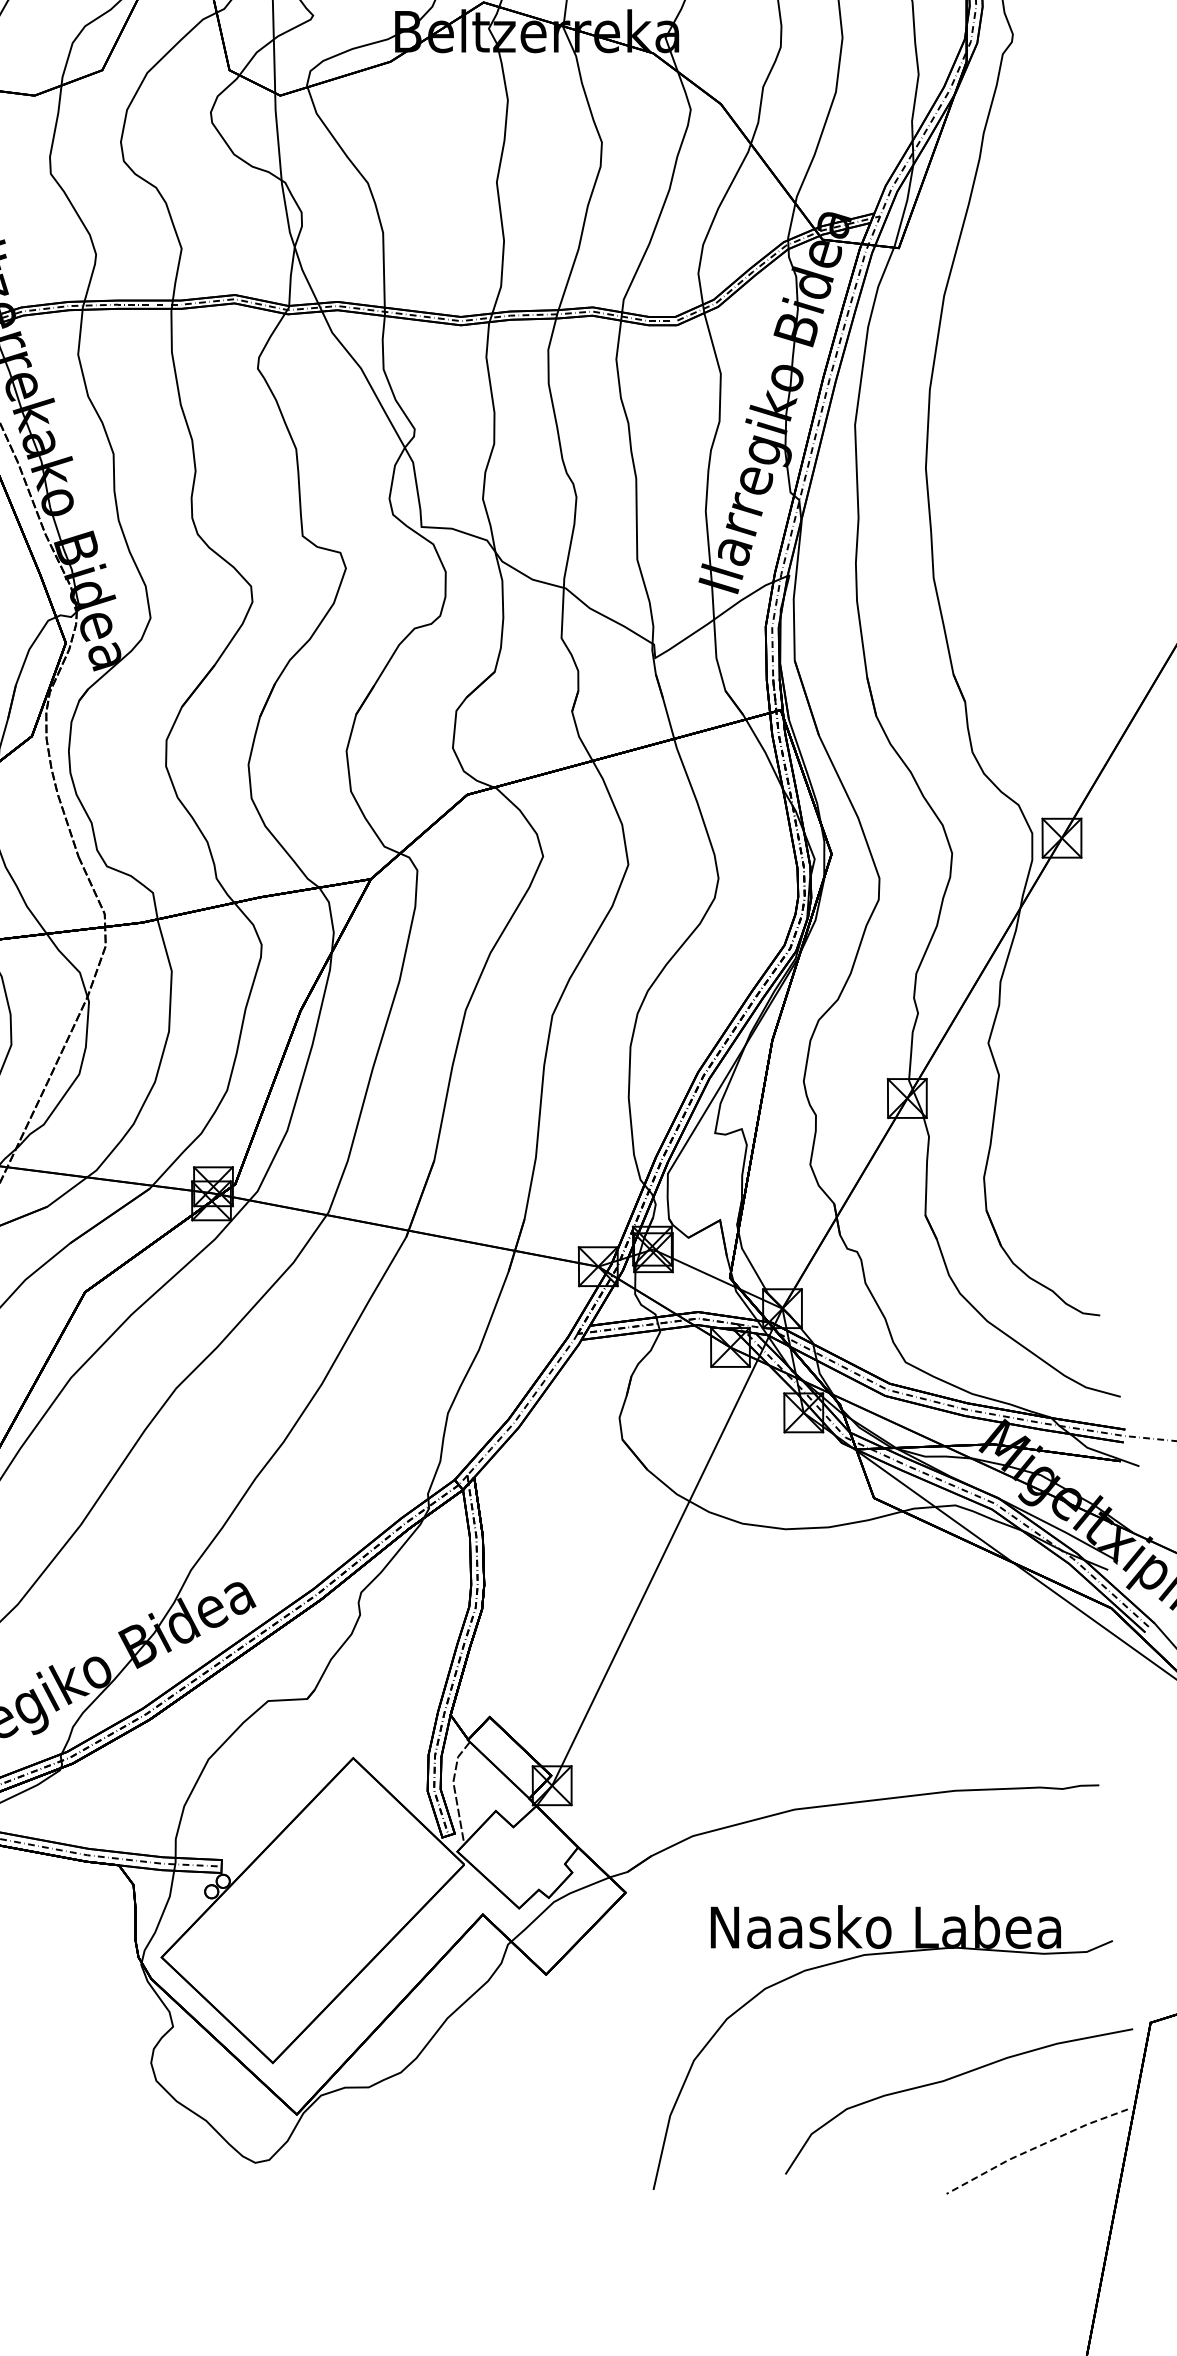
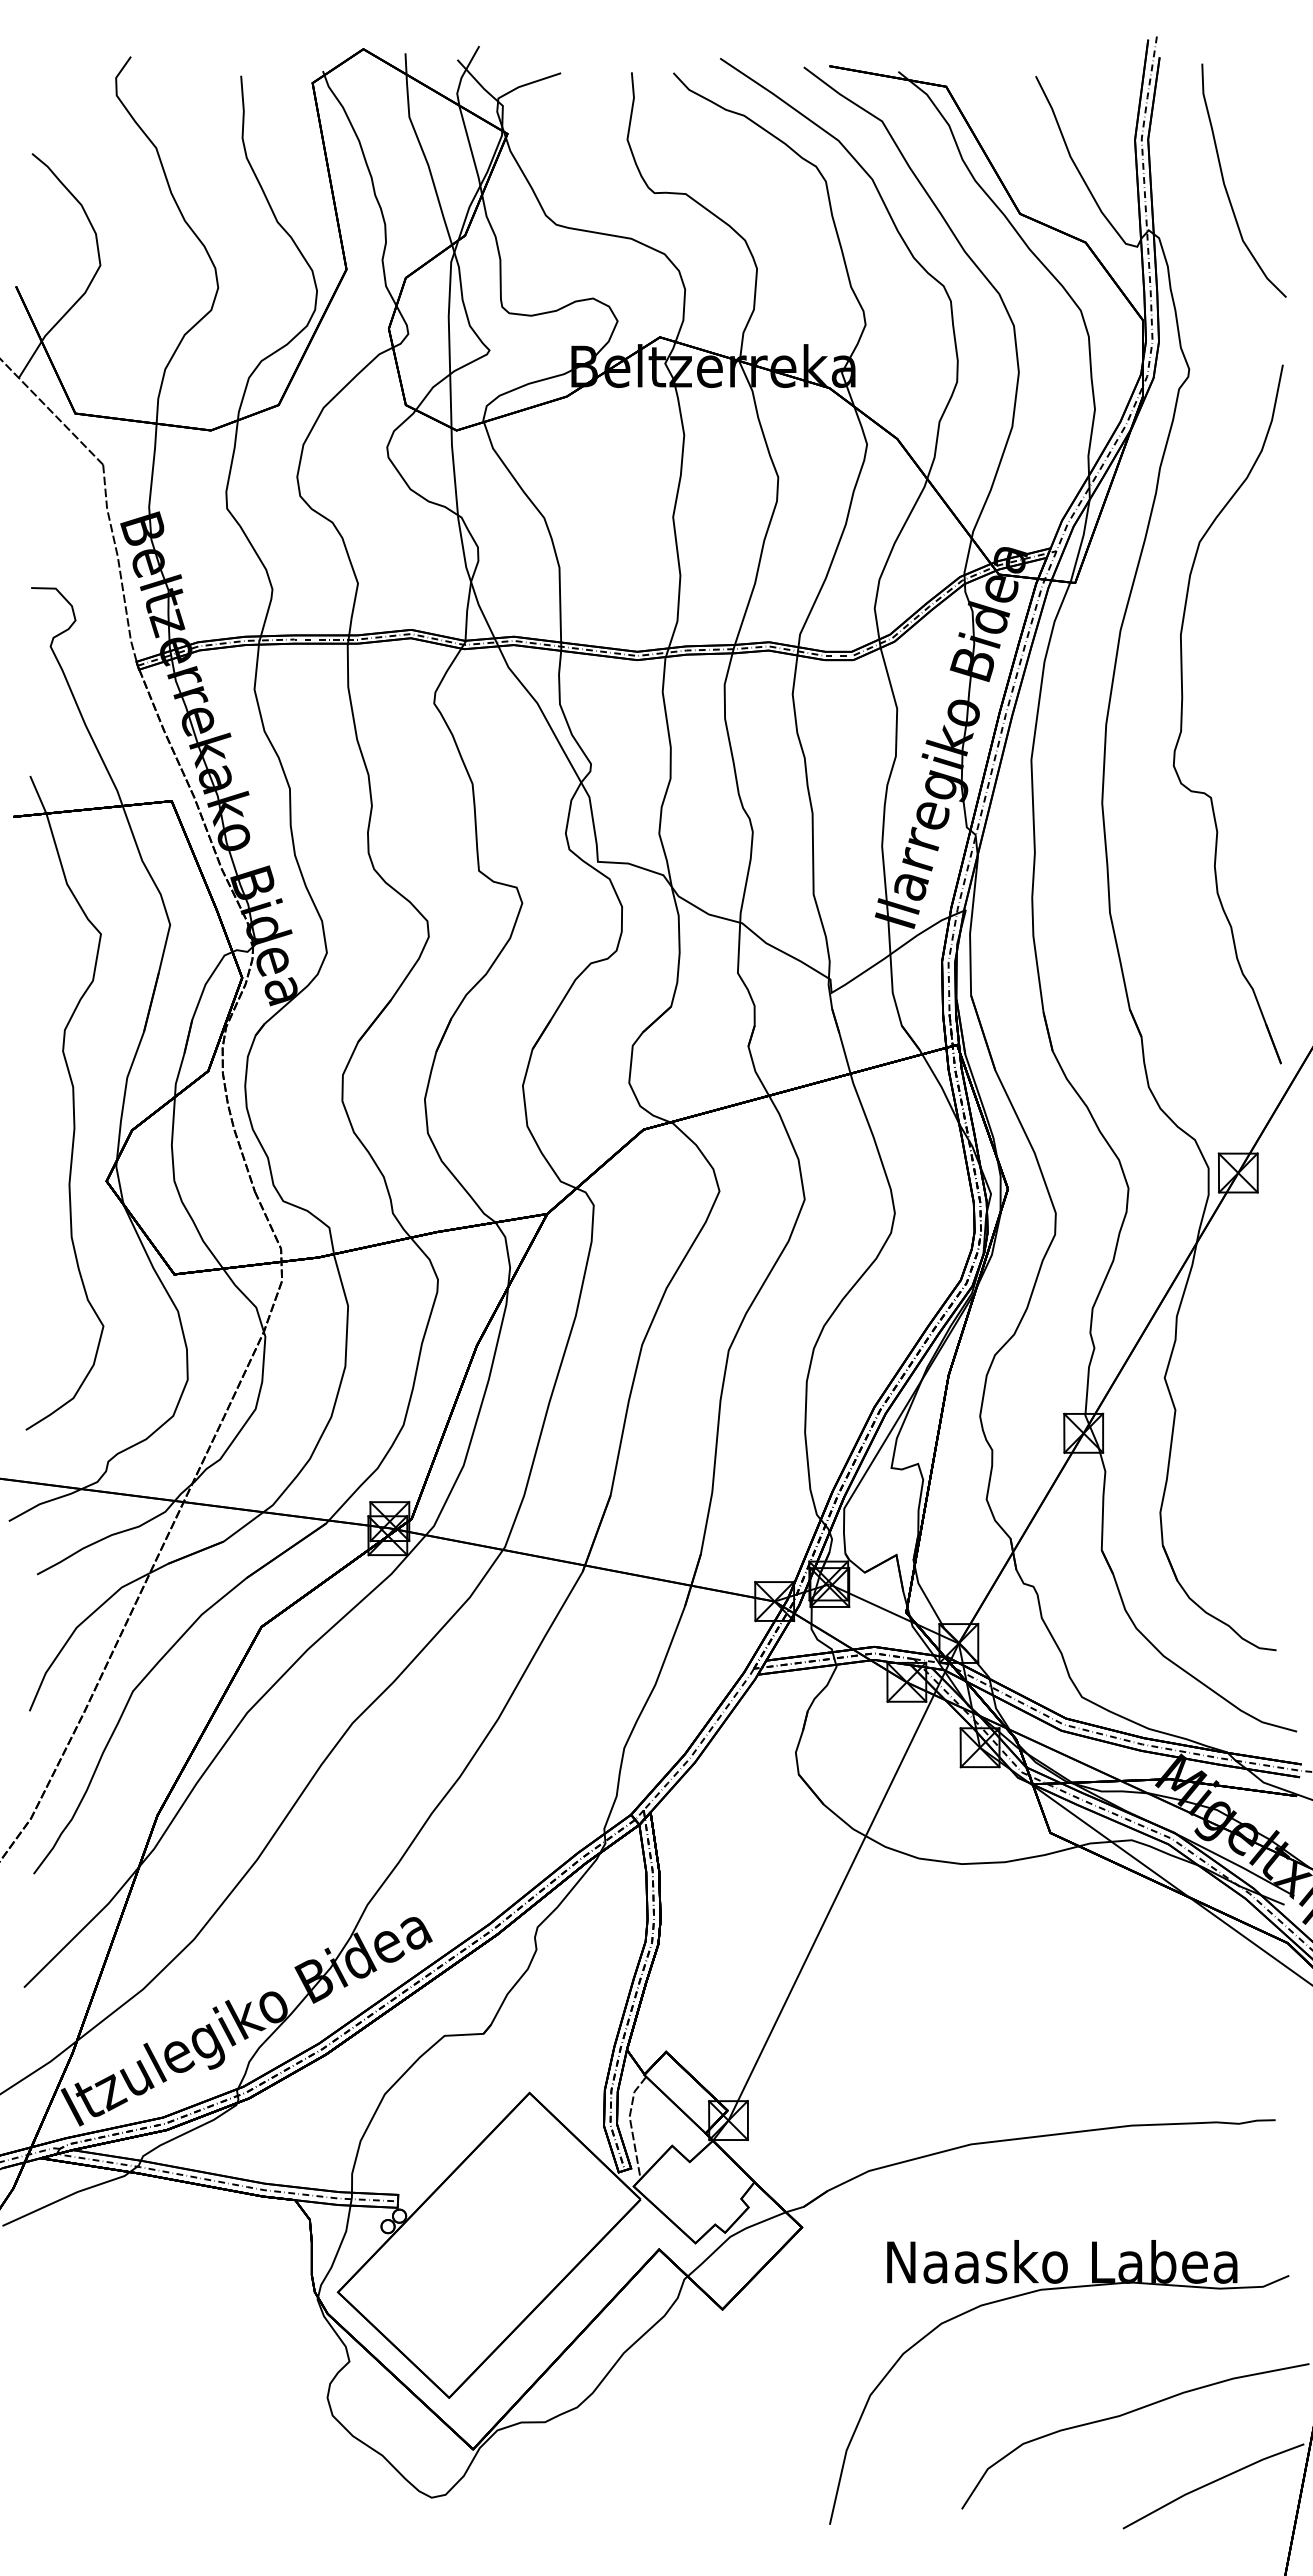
part: (1006, 379) -> (1182, 714), added
line: (1035, 2147) -> (1211, 2482), dashed -> solid

